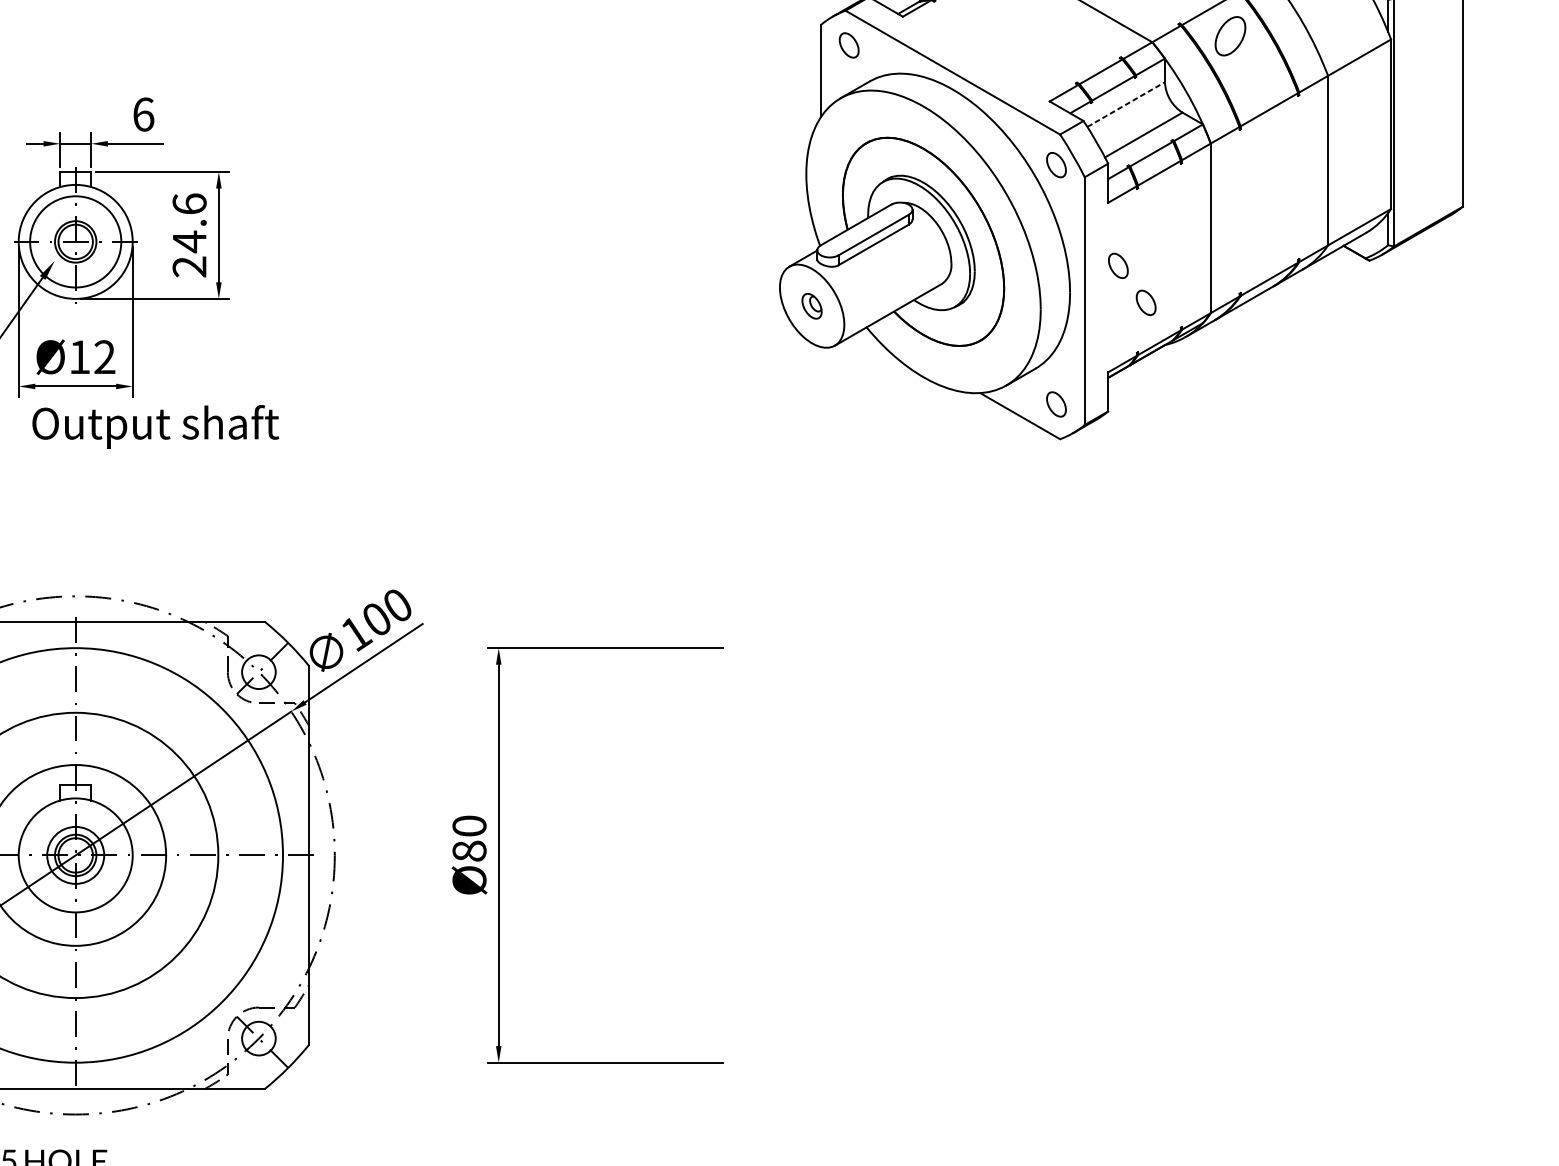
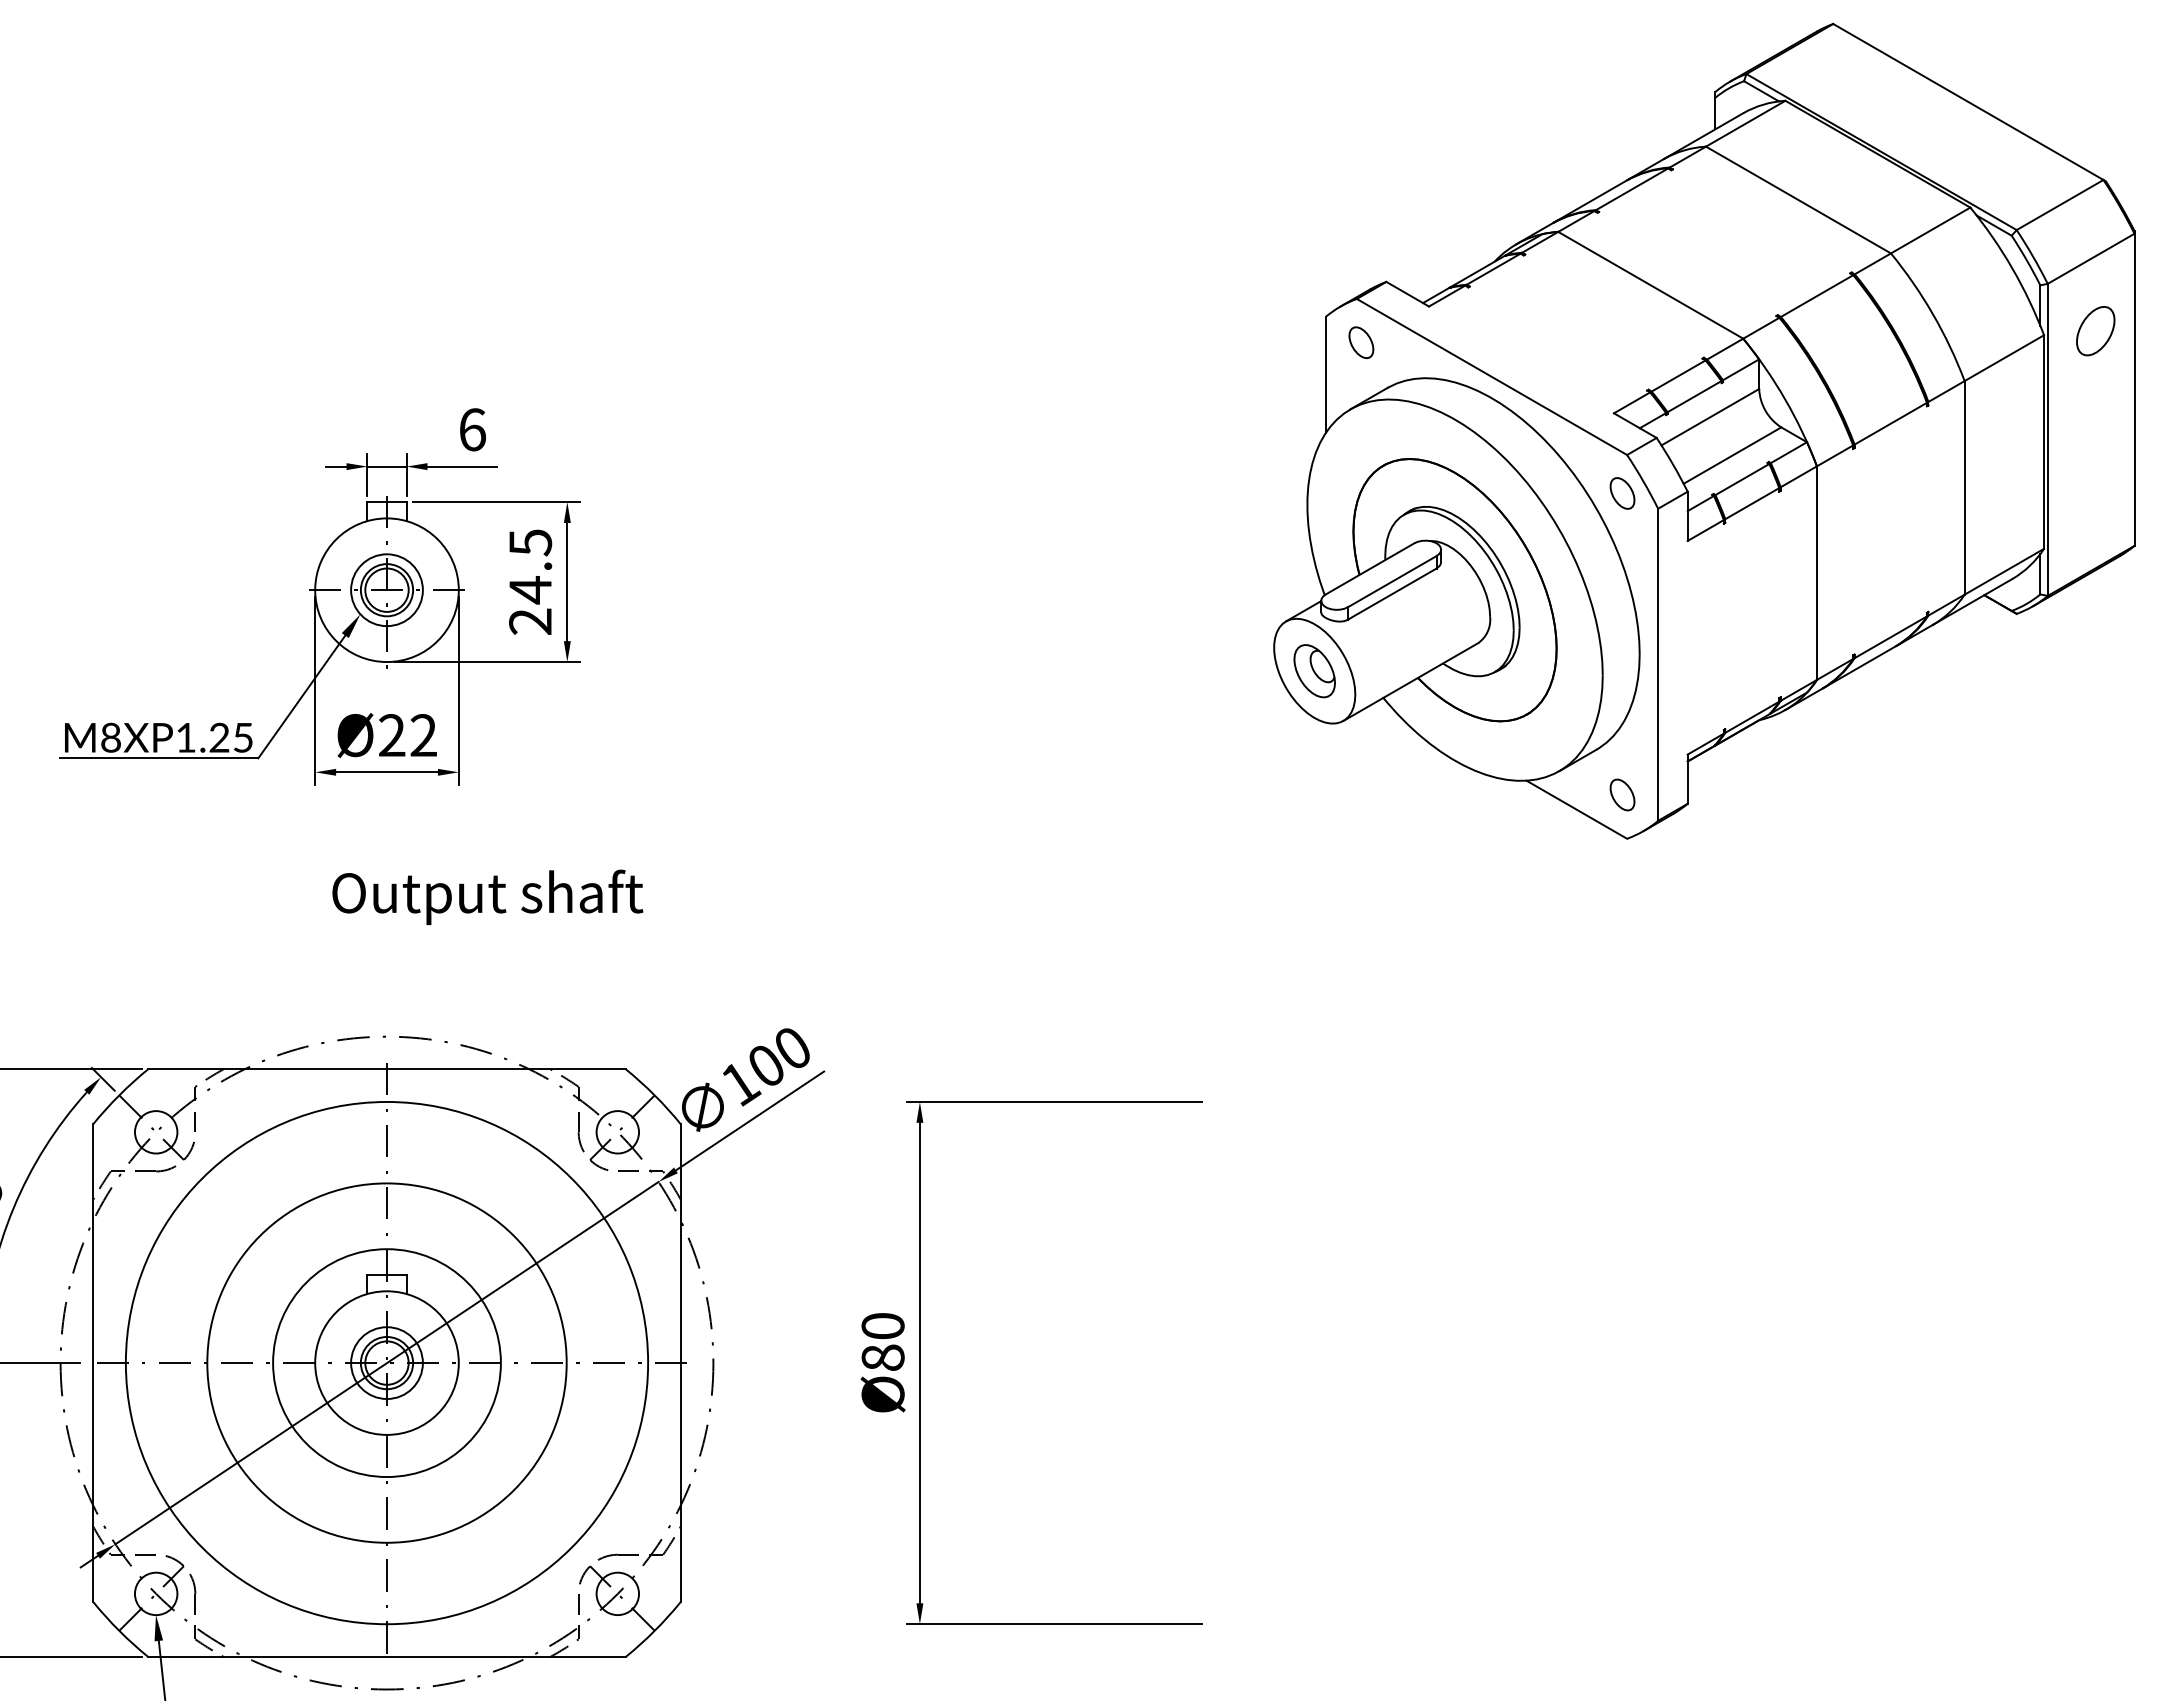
part: (1230, 36) -> (2095, 331), moved
line: (1126, 104) -> (1710, 416), dashed -> solid
text: (189, 204) -> (530, 542), 24.6 -> 24.5
circle: (75, 242) -> (386, 590), size x0.62
part: (1118, 265) -> (1700, 620), removed
part: (1146, 302) -> (1735, 666), removed
part: (811, 306) -> (1314, 671), size x1.67
text: (80, 357) -> (392, 735), Ø12 -> Ø22
text: (155, 426) -> (487, 896), moved

